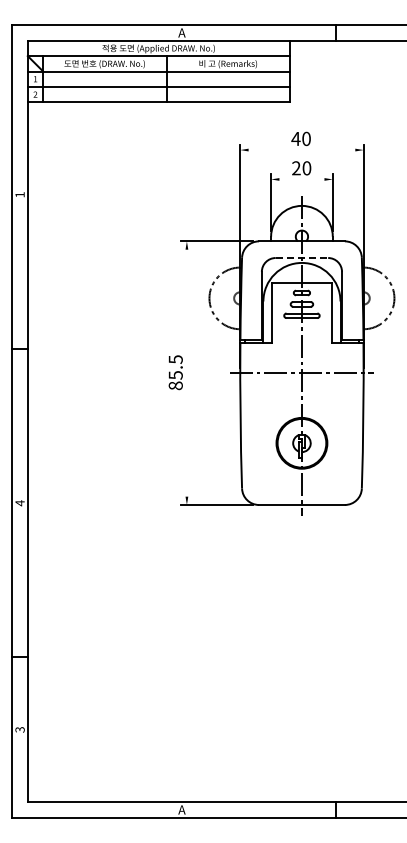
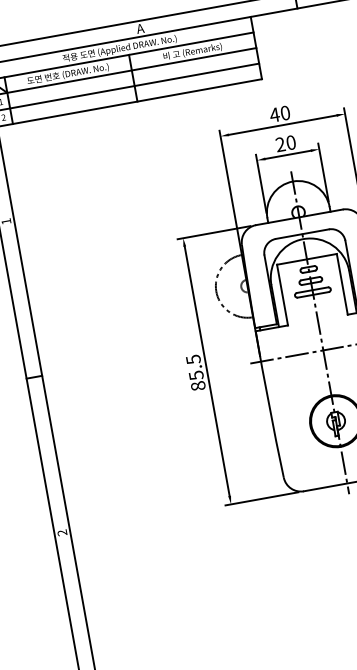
line: (301, 150) -> (282, 125), added
line: (301, 179) -> (287, 154), added
line: (302, 258) -> (303, 234), dashed -> solid
line: (186, 372) -> (206, 370), added
text: (19, 503) -> (61, 533), 4 -> 2

